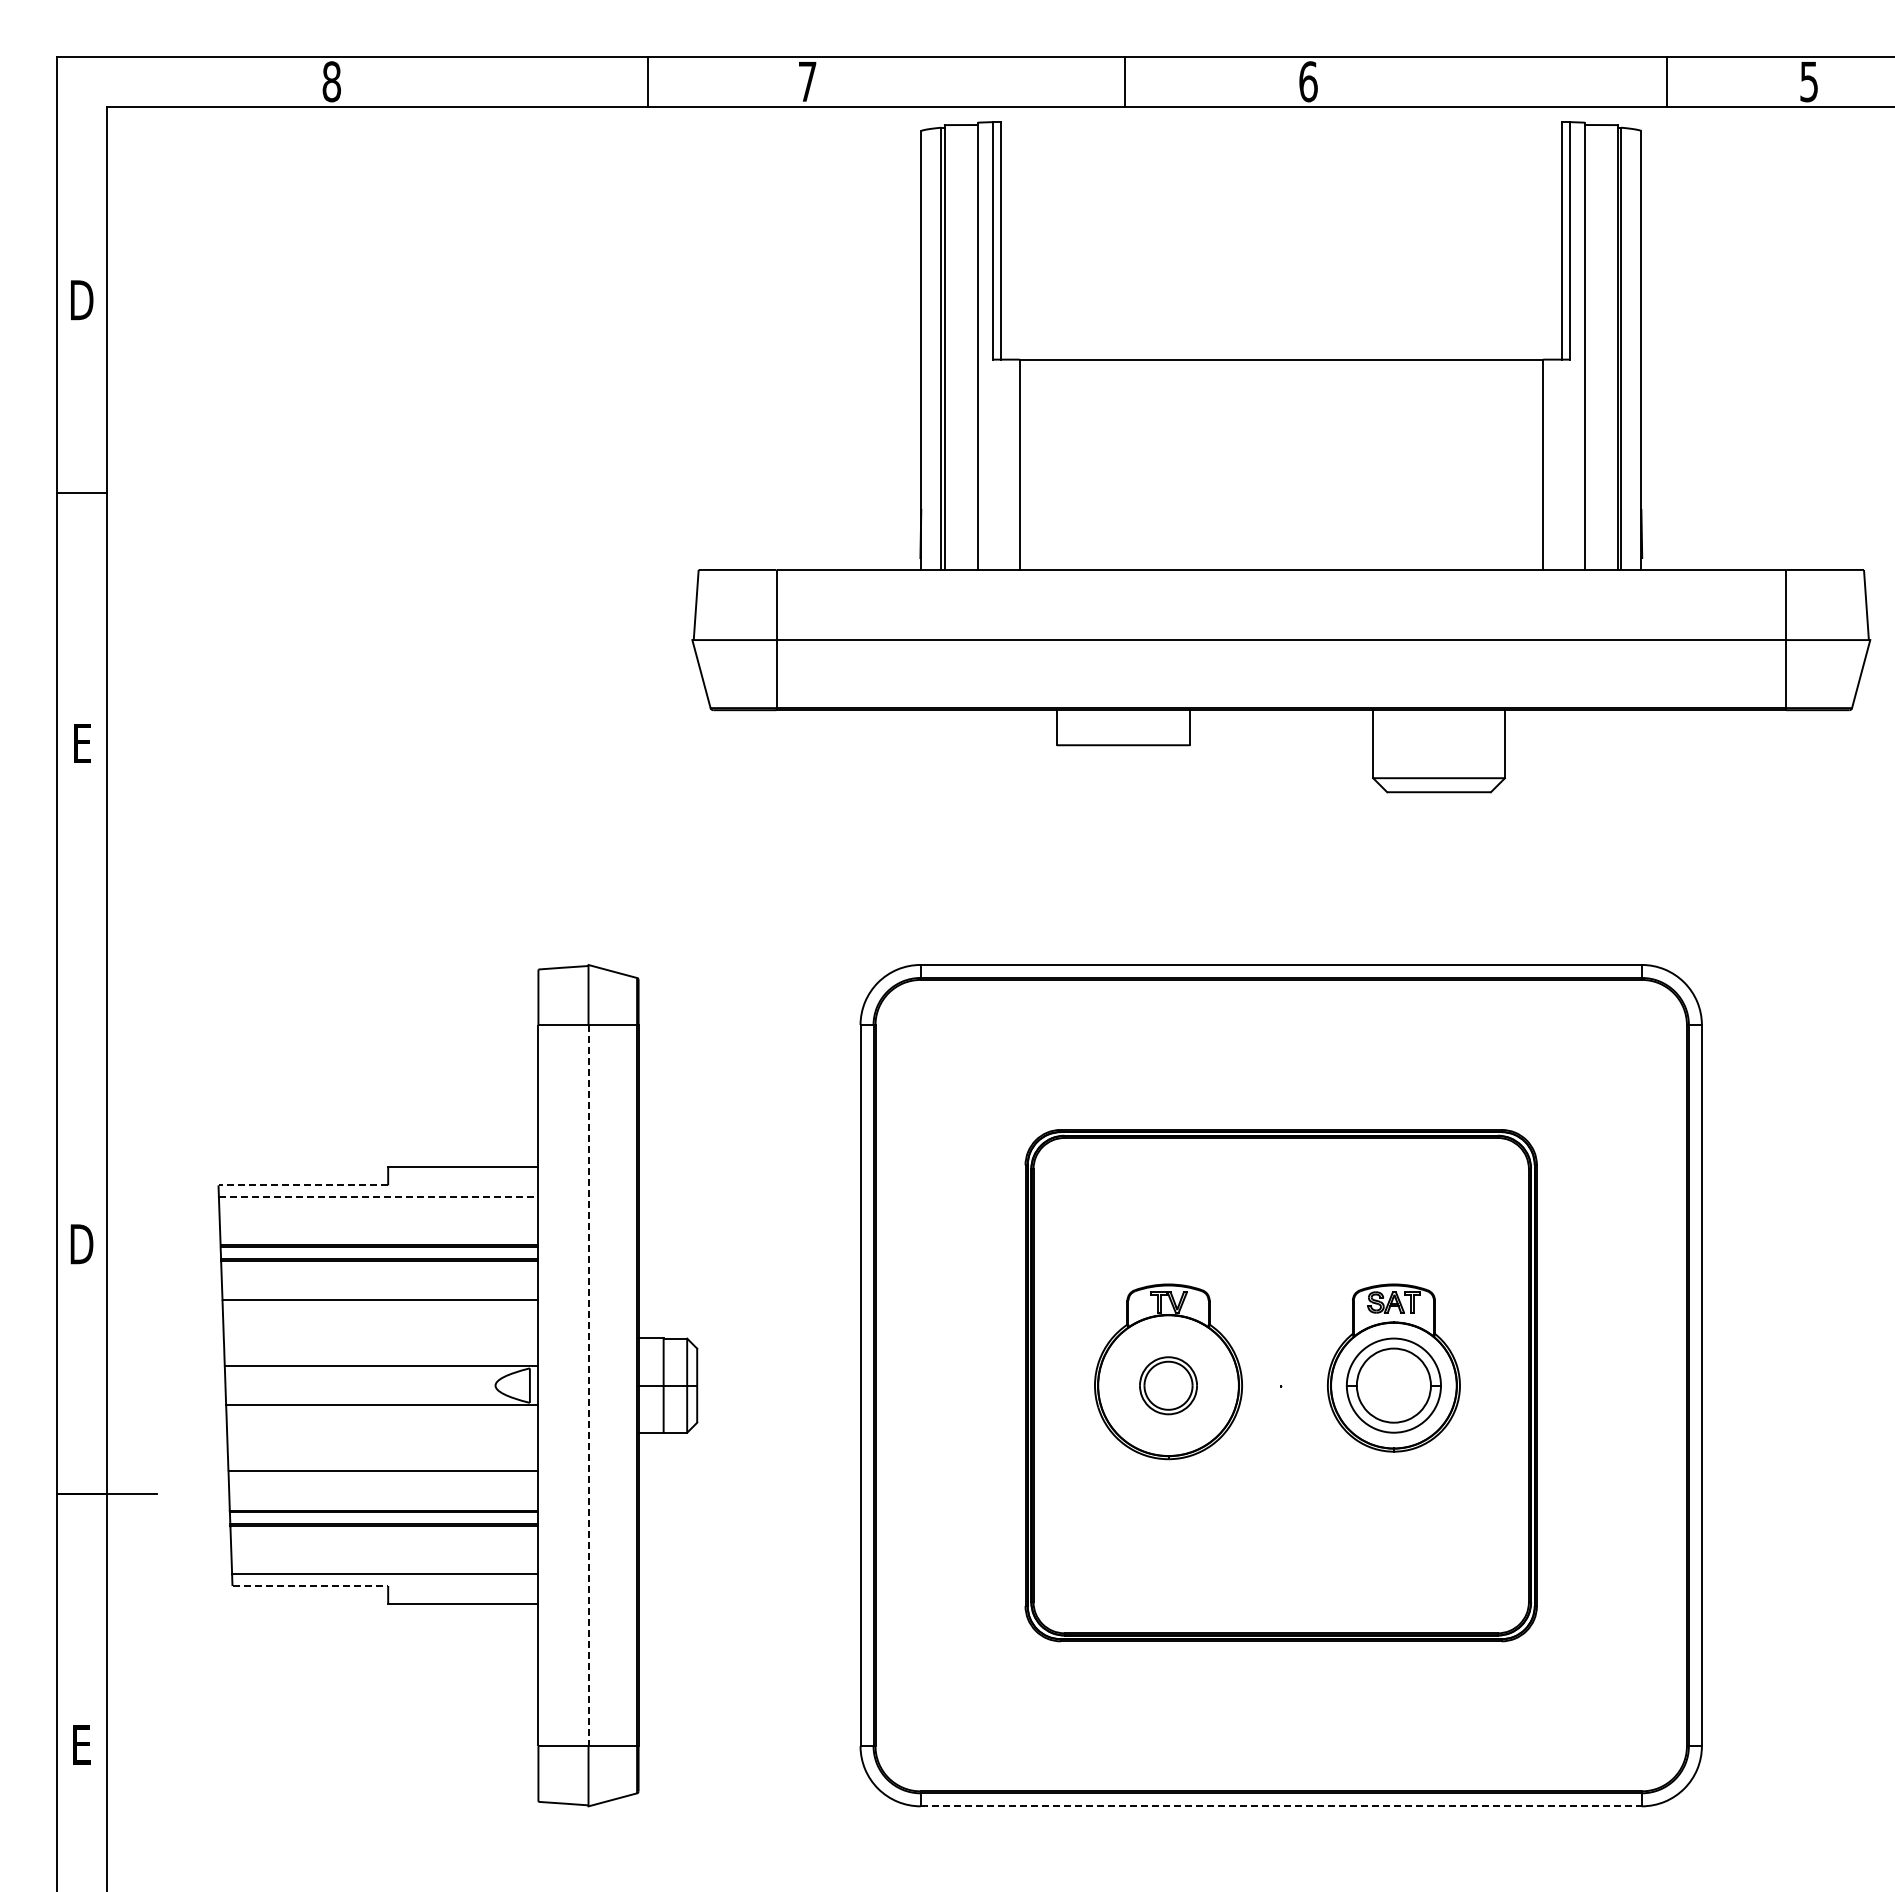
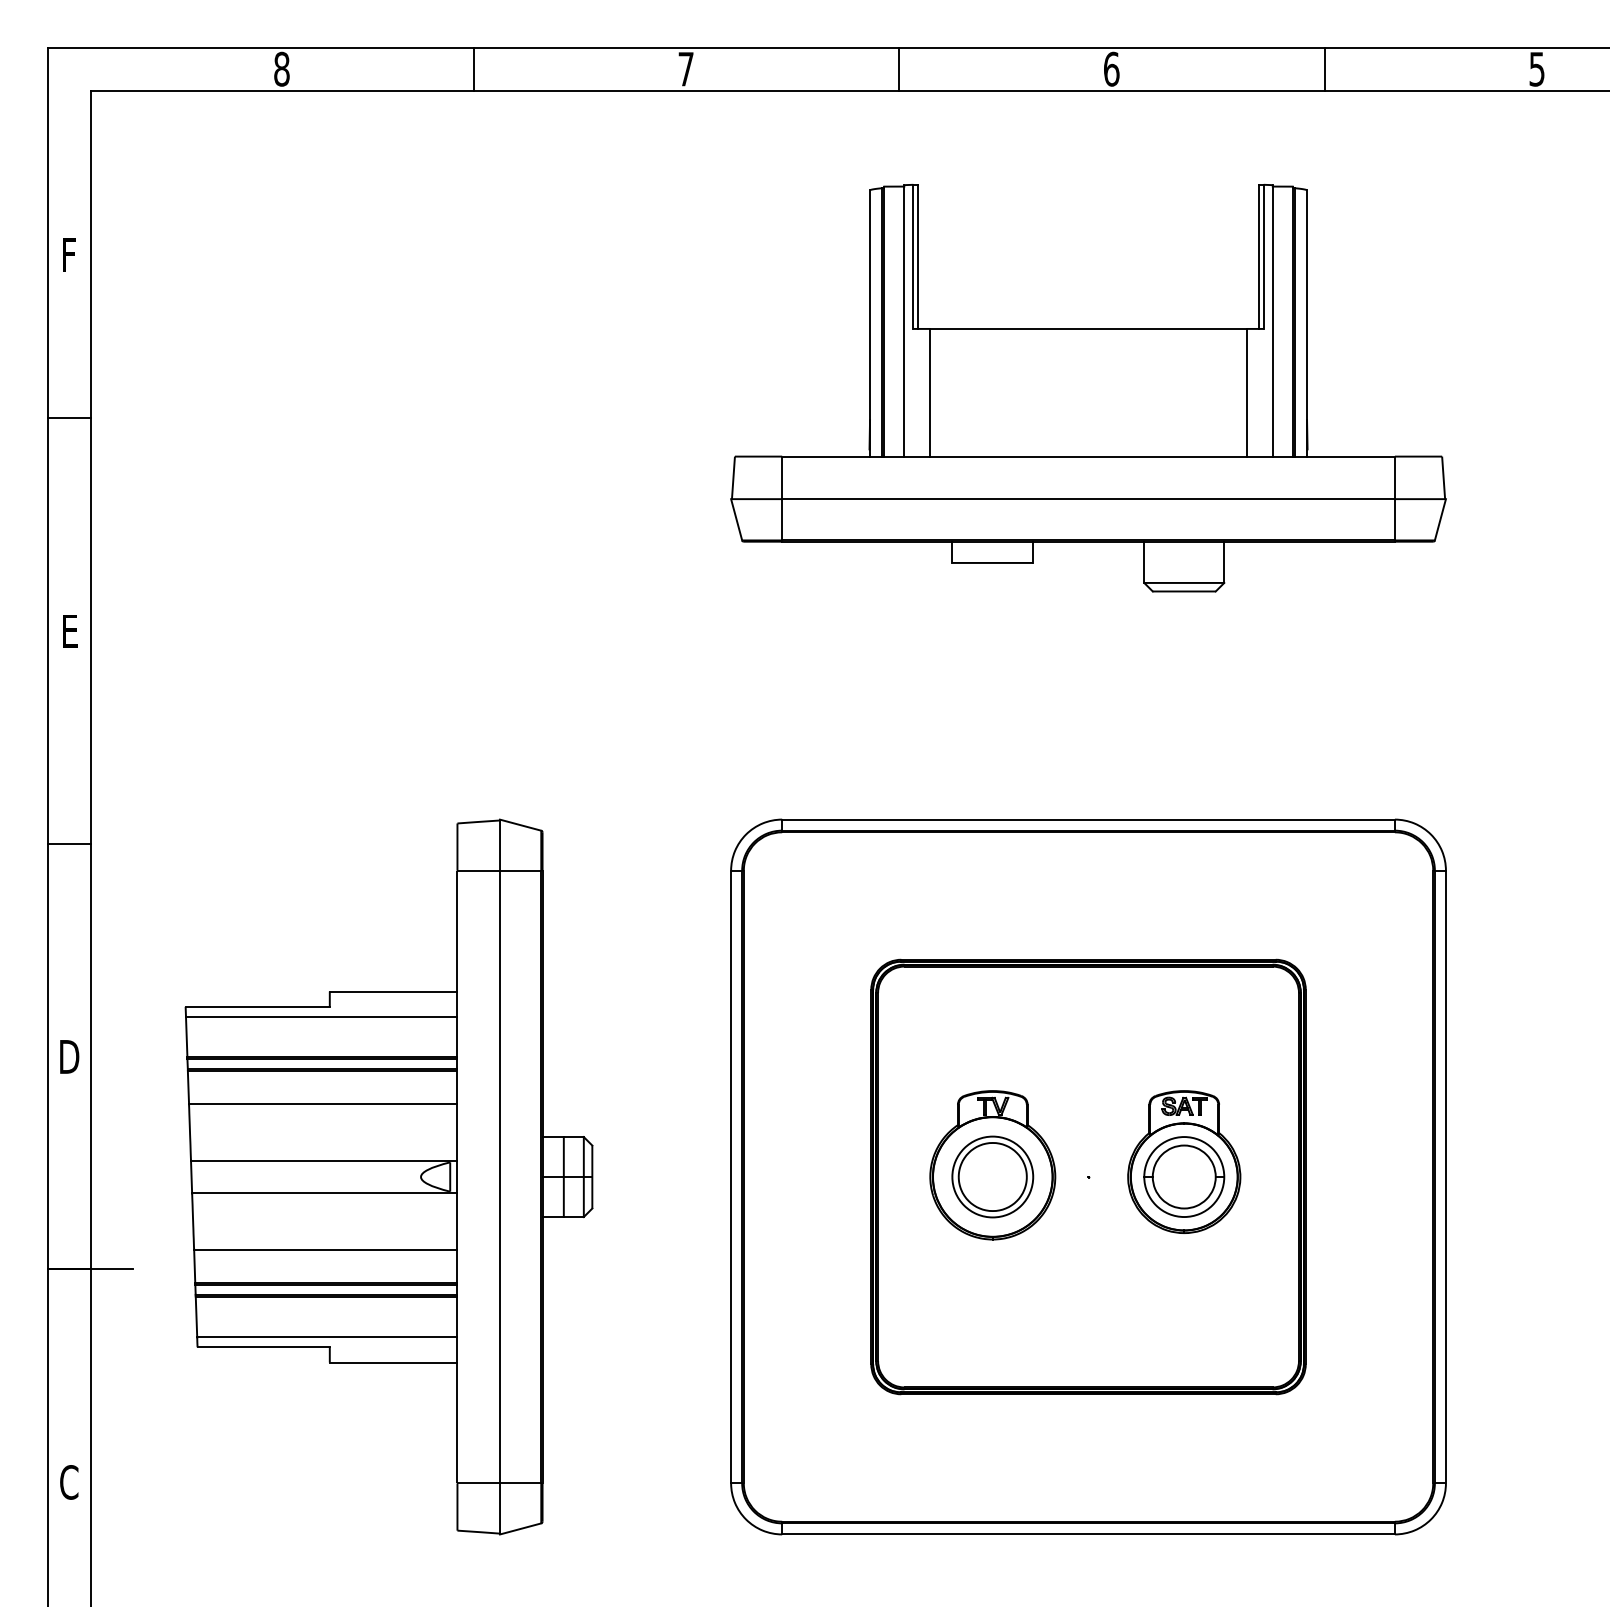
line: (647, 81) -> (473, 69), moved
line: (1125, 81) -> (899, 69), moved
line: (1667, 81) -> (1324, 69), moved
text: (82, 300) -> (70, 255), D -> F
part: (1280, 456) -> (1087, 387), size x0.71
line: (81, 993) -> (69, 843), added
line: (303, 1185) -> (257, 1006), dashed -> solid
line: (378, 1196) -> (321, 1016), dashed -> solid
line: (588, 1385) -> (499, 1176), dashed -> solid
part: (1168, 1385) -> (992, 1176), size x1.67
line: (310, 1586) -> (263, 1347), dashed -> solid
text: (81, 1744) -> (69, 1481), E -> C
line: (1281, 1806) -> (1088, 1534), dashed -> solid

